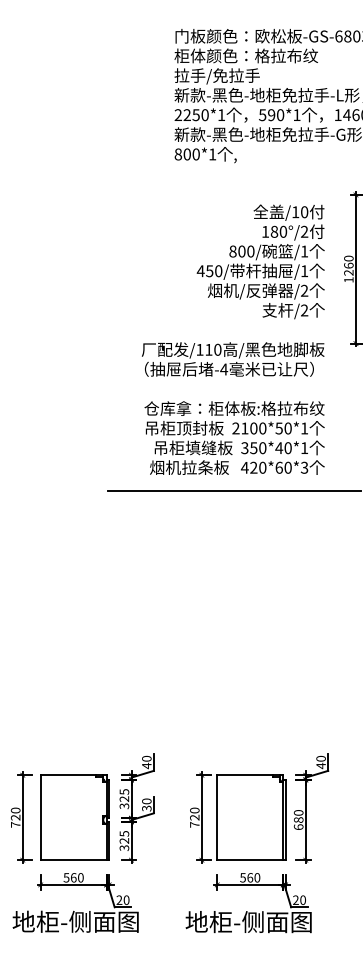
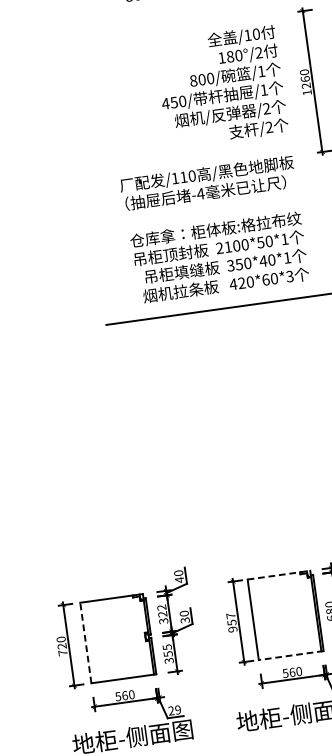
line: (250, 775) -> (279, 575), solid -> dashed
text: (124, 791) -> (161, 607), 325 -> 322
line: (40, 817) -> (85, 642), solid -> dashed
text: (194, 817) -> (231, 622), 720 -> 957
text: (124, 840) -> (168, 653), 325 -> 355
line: (250, 860) -> (290, 656), solid -> dashed
text: (126, 899) -> (177, 709), 20 -> 29

